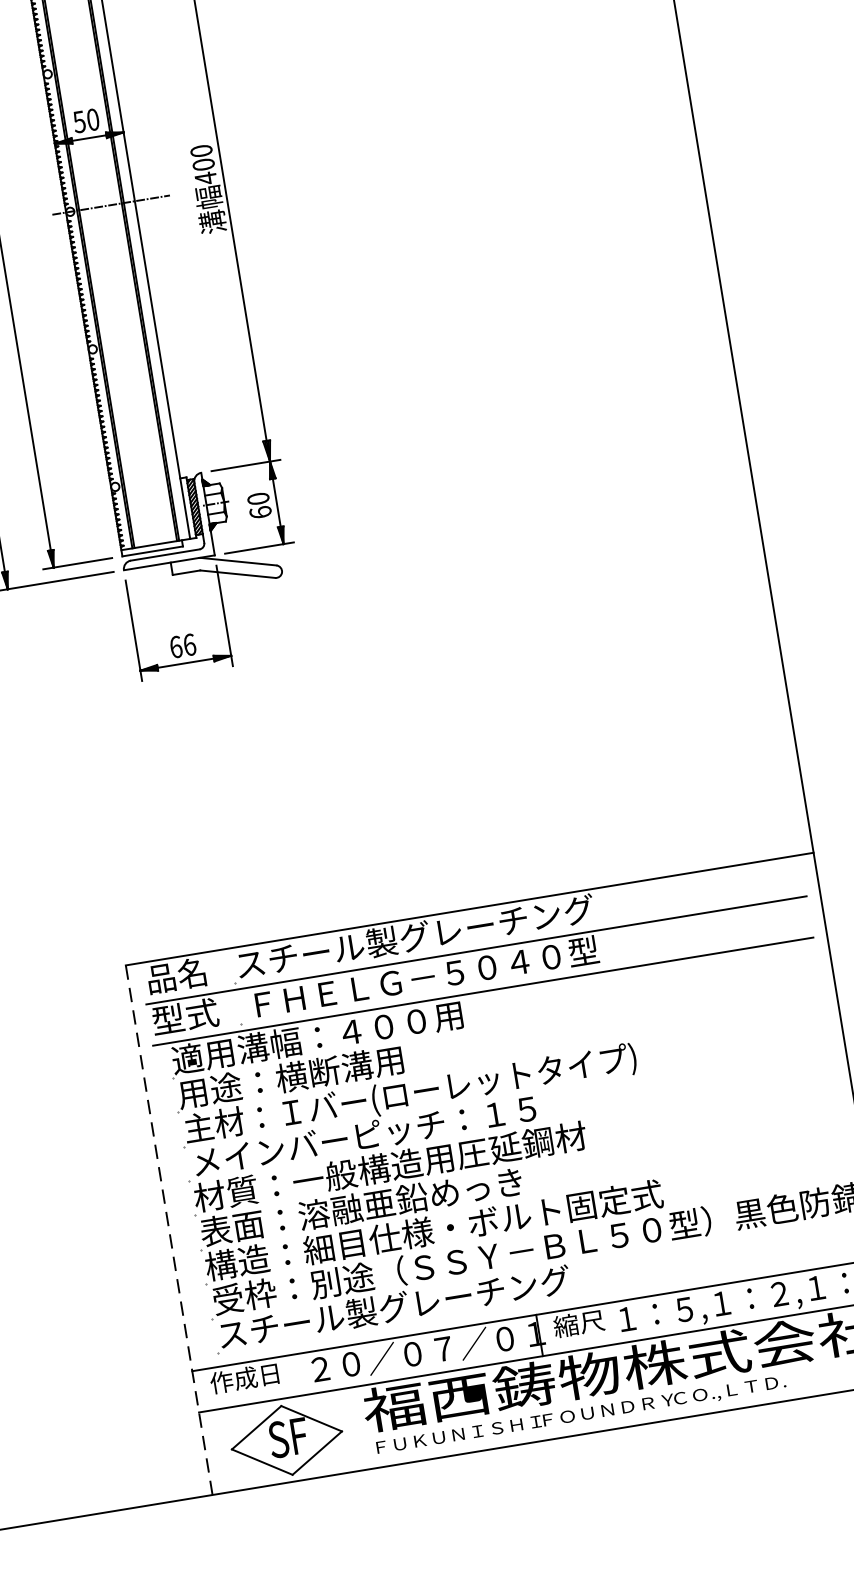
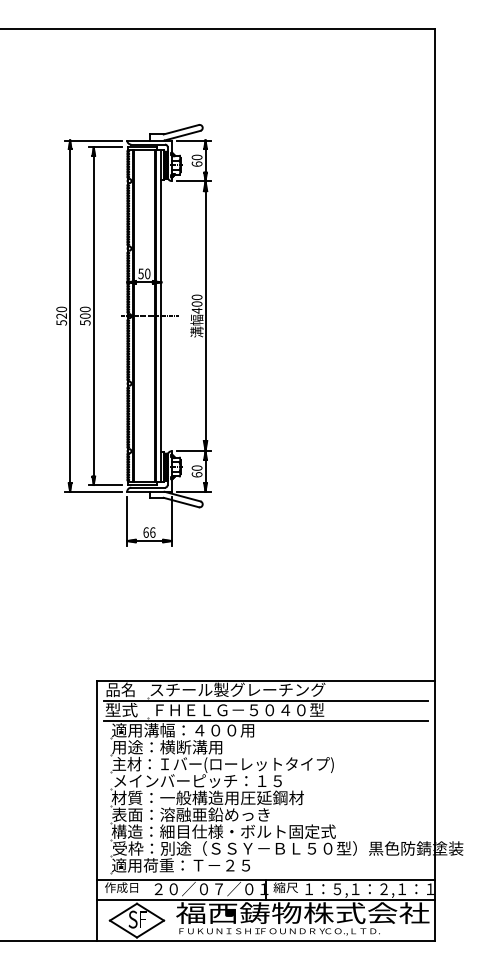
line: (169, 1229) -> (97, 810), dashed -> solid
text: (393, 1307) -> (198, 865), スチール製グレーチング -> 適用荷重：Ｔ－２５

